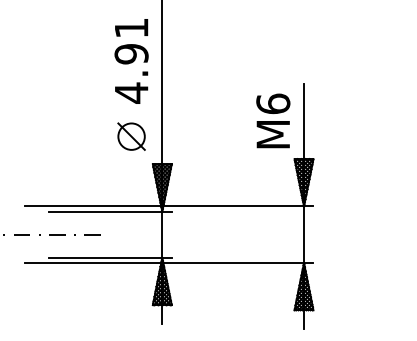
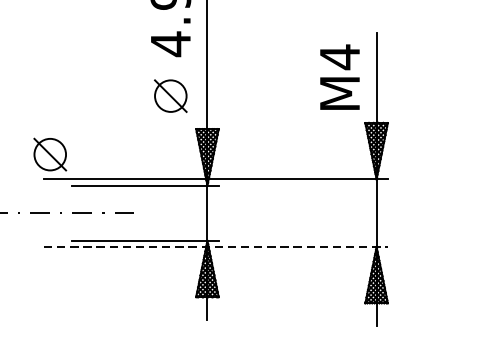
text: (273, 103) -> (340, 56), M6 -> M4
part: (30, 185) -> (50, 154), added
line: (169, 263) -> (216, 247), solid -> dashed

